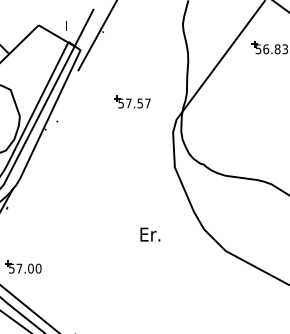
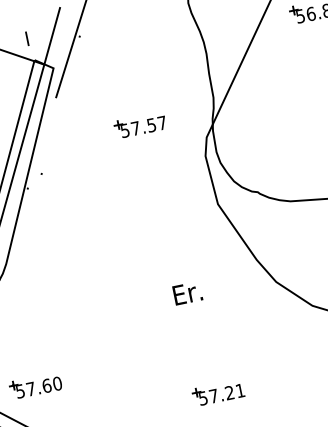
text: (150, 234) -> (187, 293), moved
text: (30, 268) -> (46, 385), 57.00 -> 57.60
part: (148, 297) -> (218, 392), added

